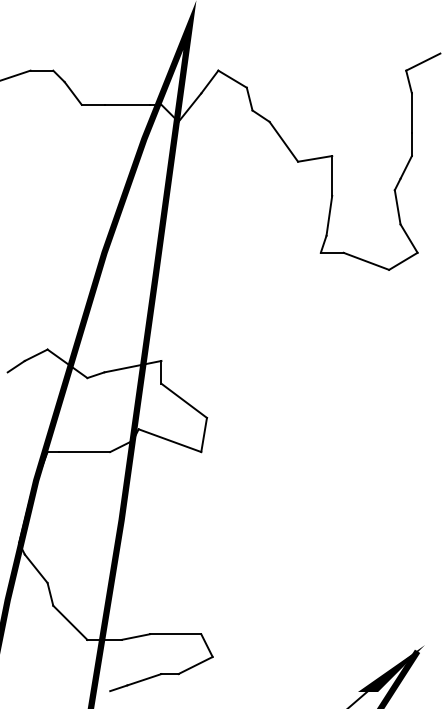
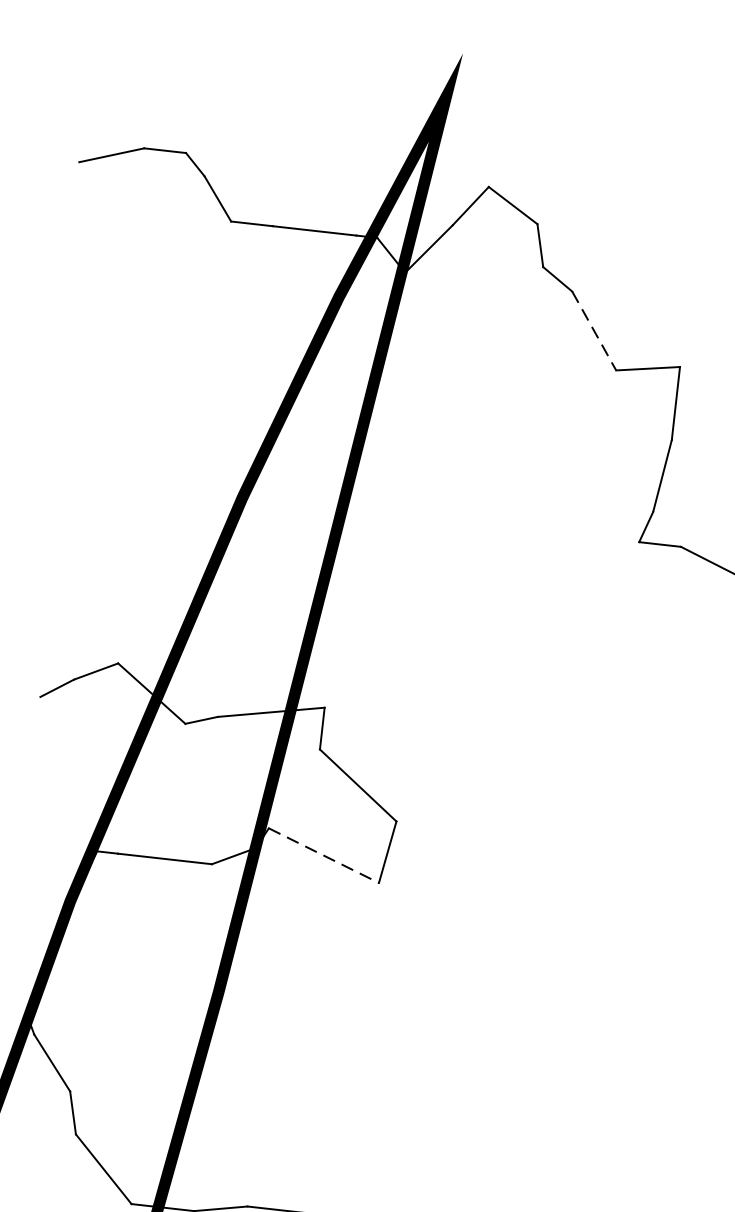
line: (284, 142) -> (595, 332), solid -> dashed
line: (170, 440) -> (324, 855), solid -> dashed

